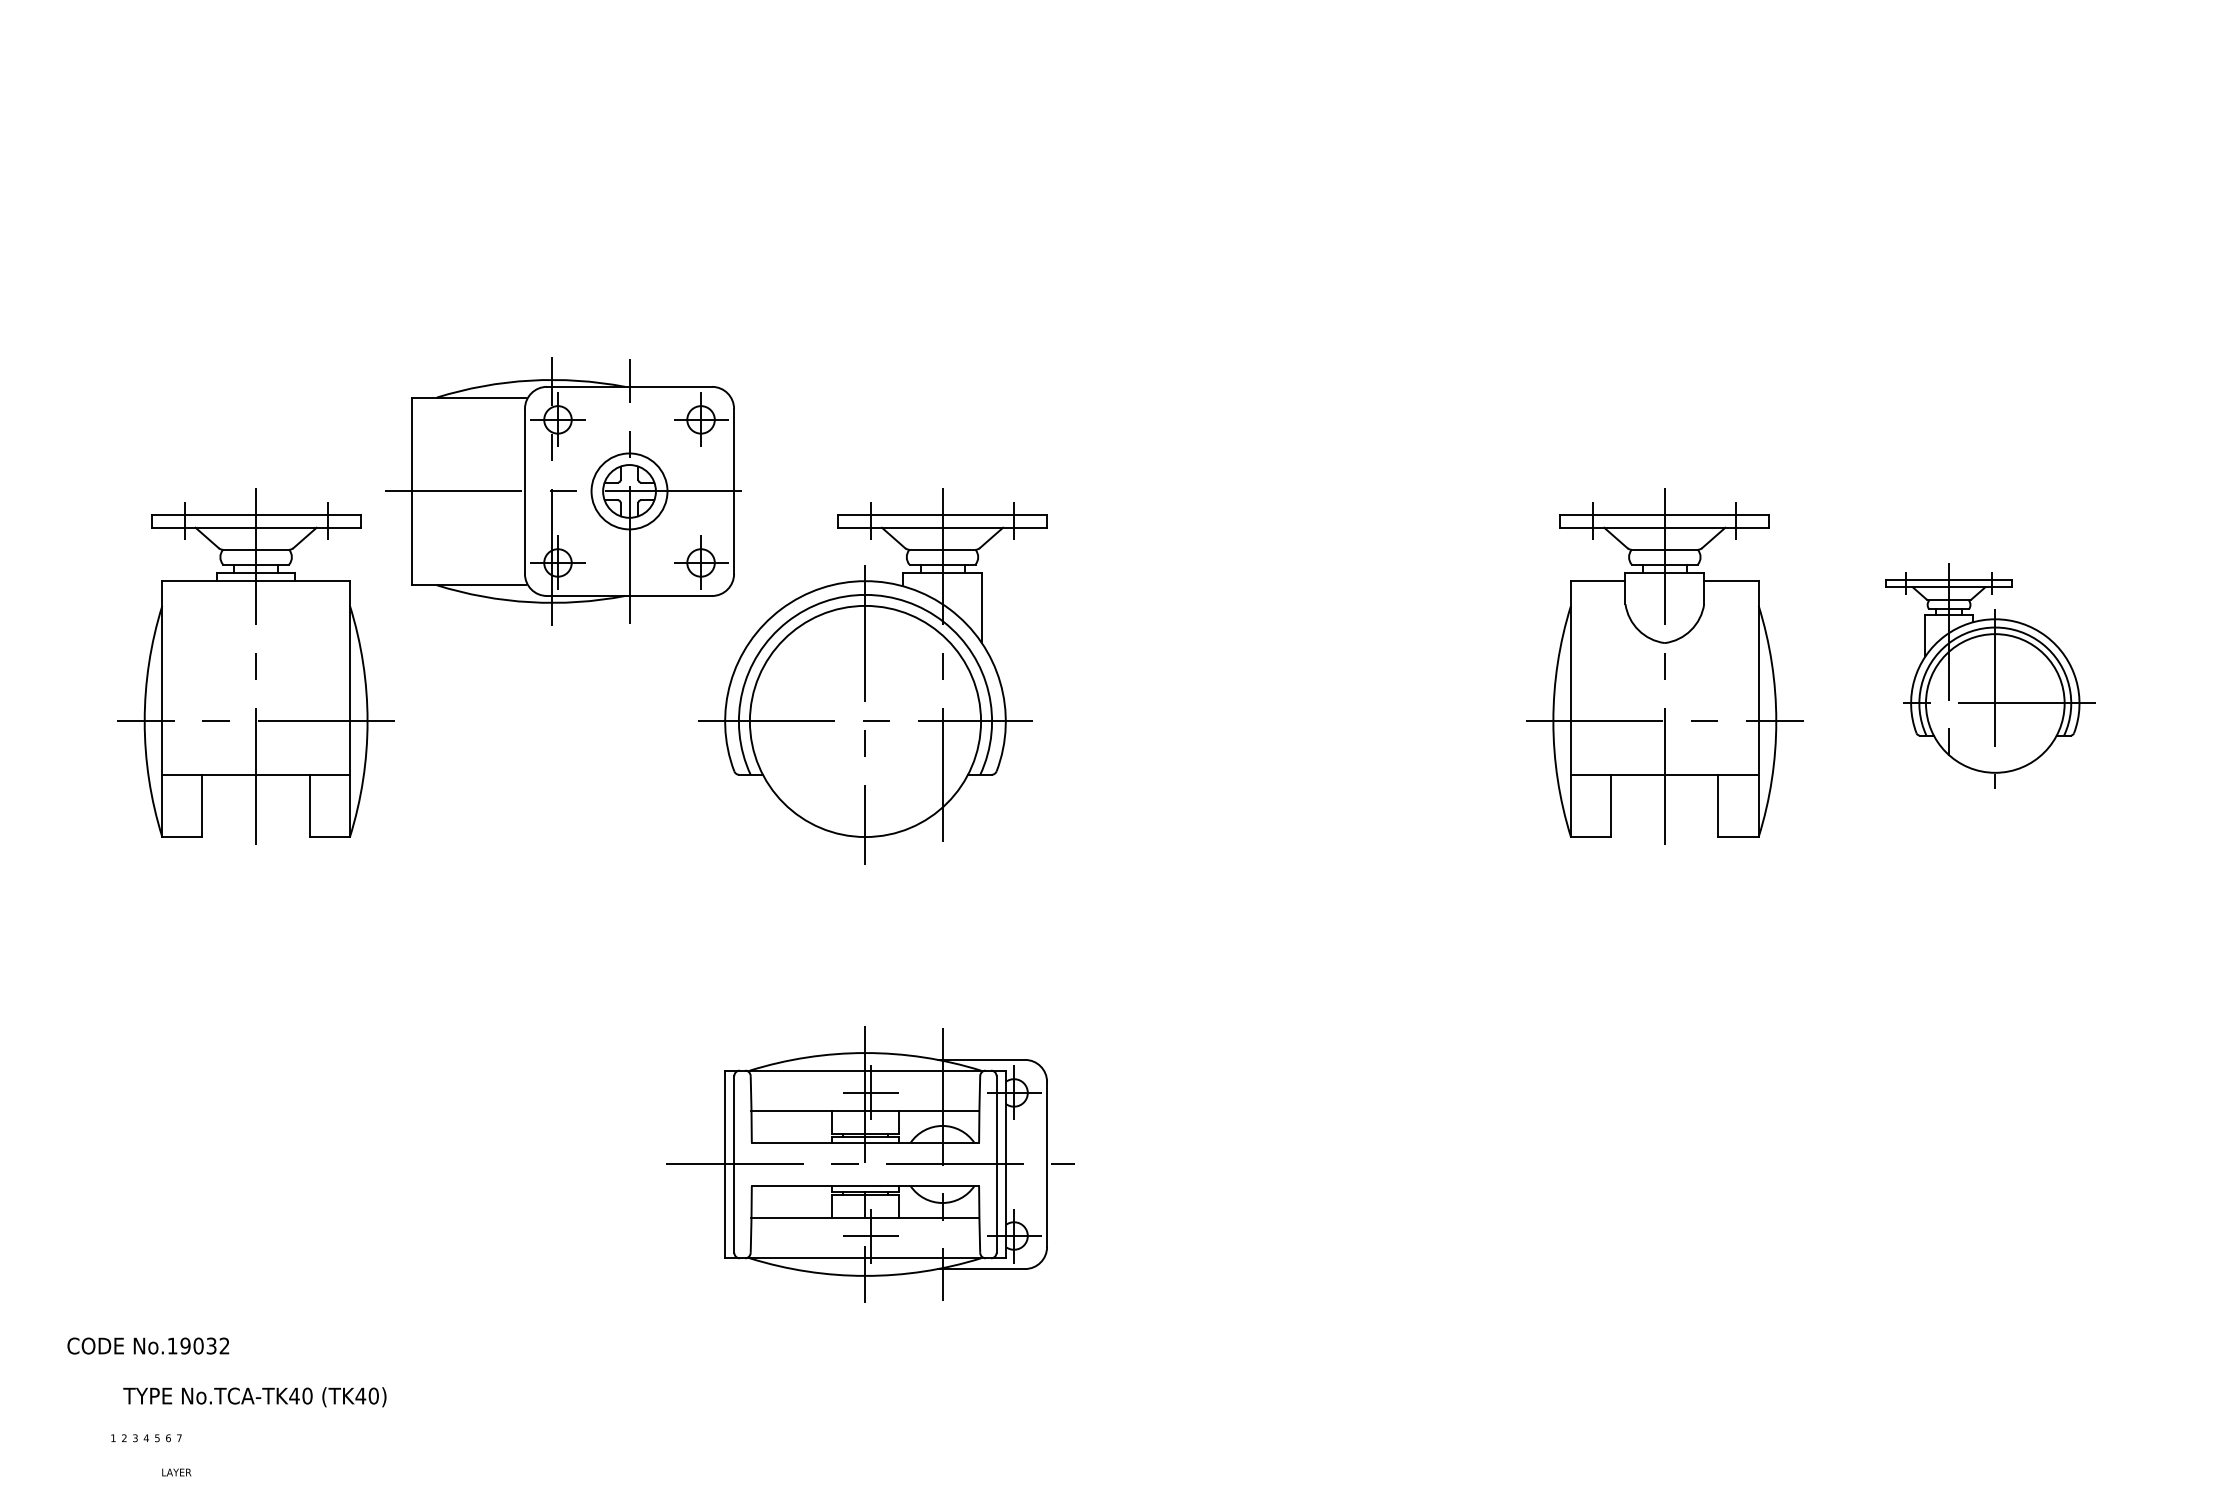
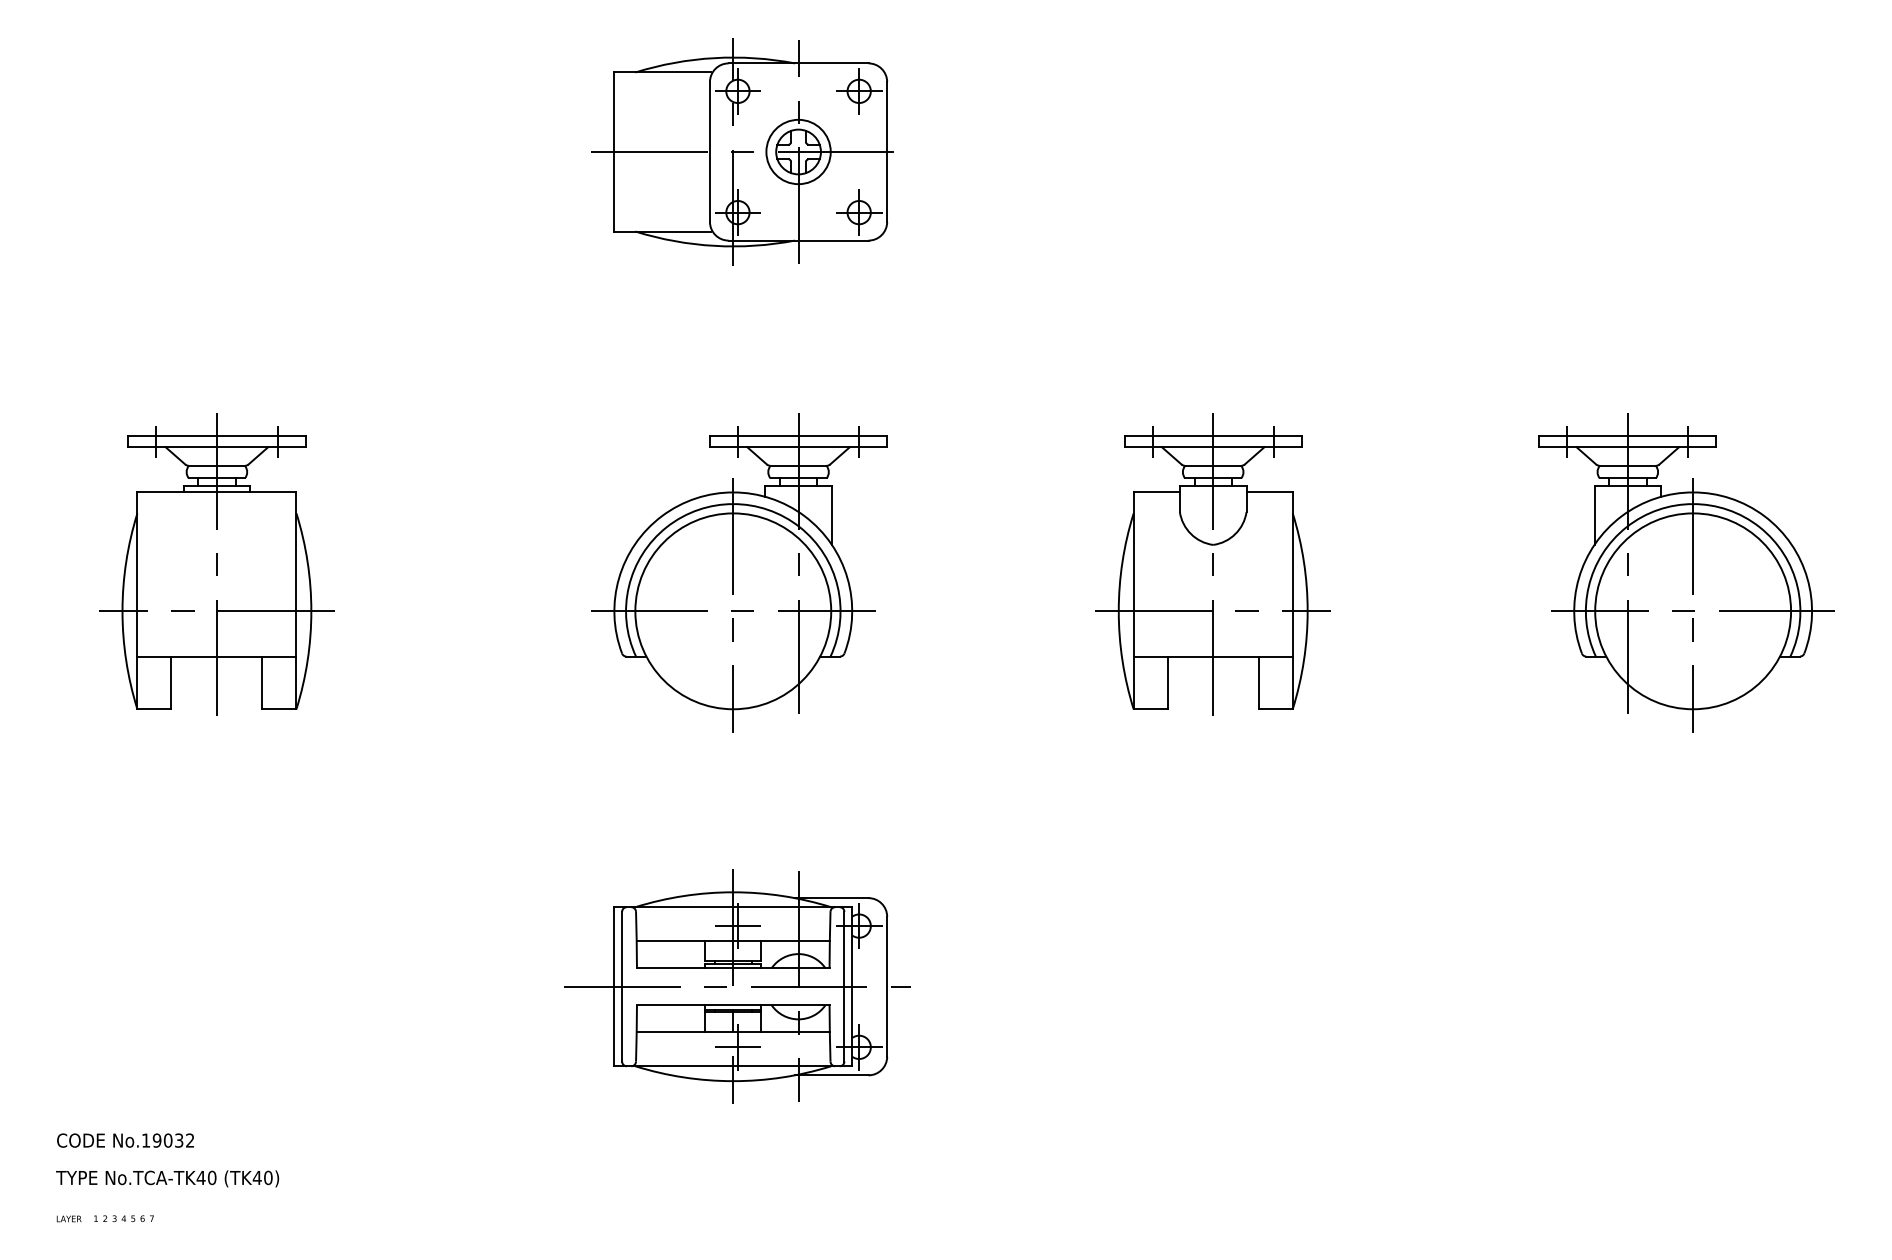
part: (563, 491) -> (742, 152), moved
part: (1664, 666) -> (1212, 564), moved
part: (1990, 676) -> (1686, 573), size x1.67
text: (254, 1397) -> (167, 1179), moved
text: (176, 1472) -> (68, 1218), moved

